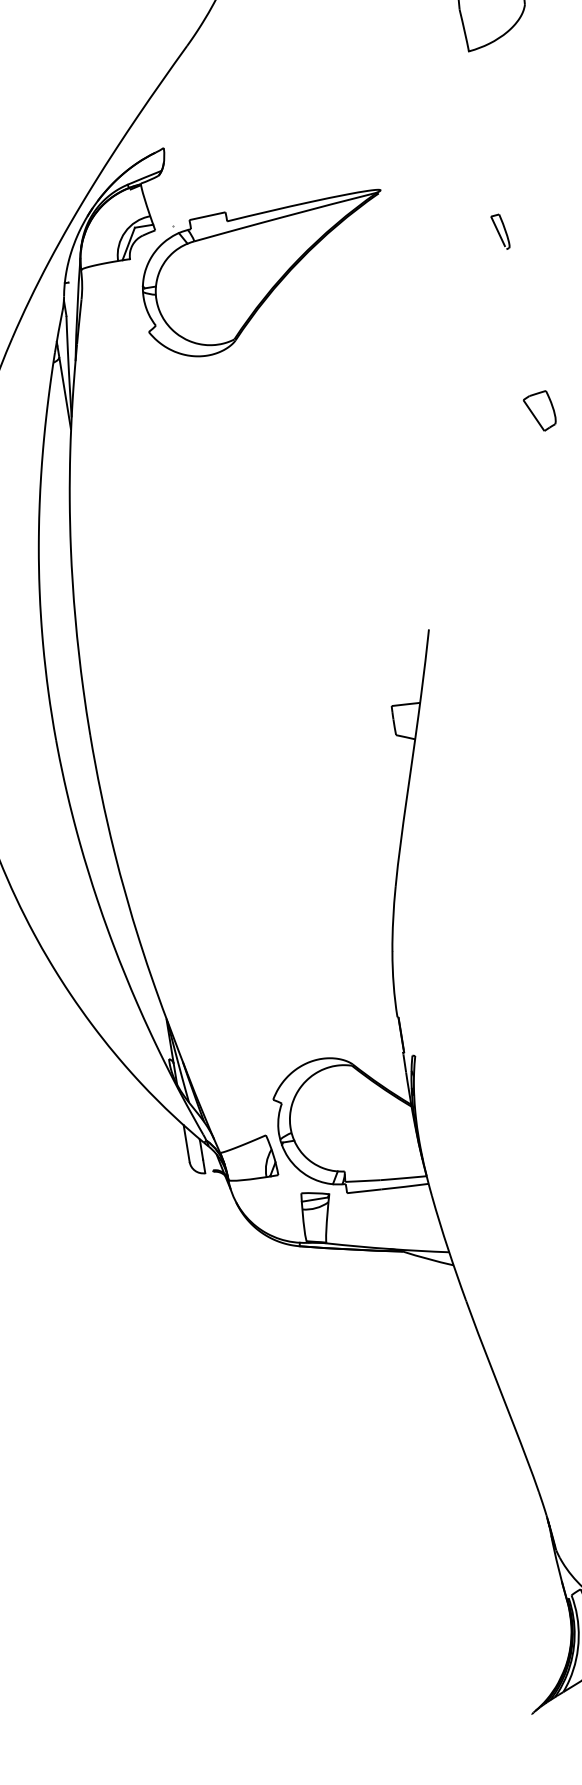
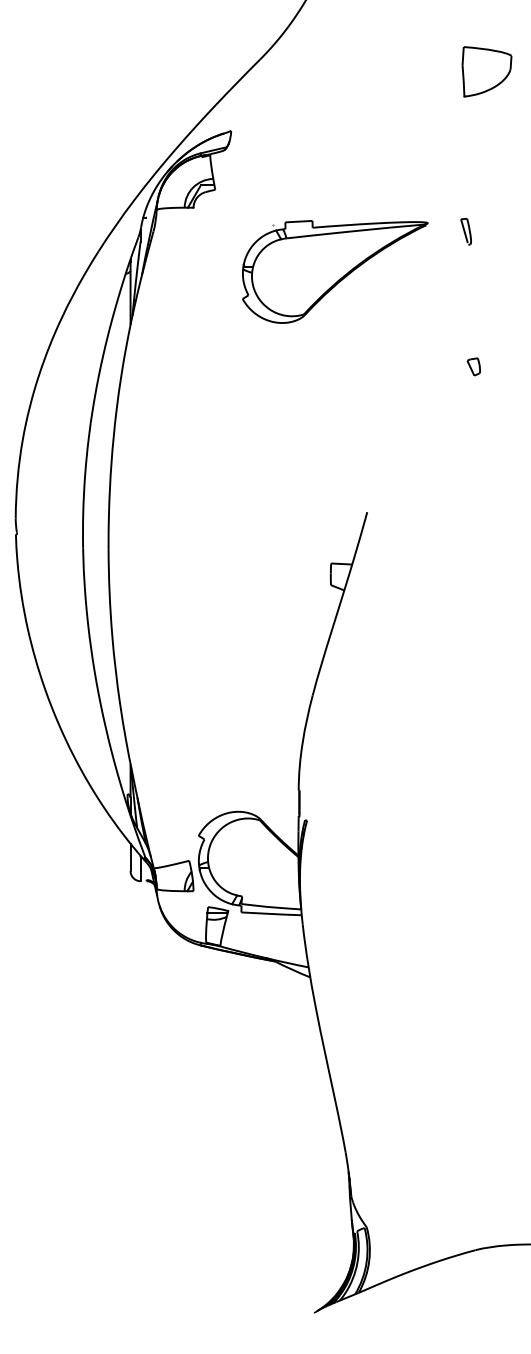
part: (267, 275) -> (335, 271), moved
part: (539, 411) -> (473, 366), size x0.6

